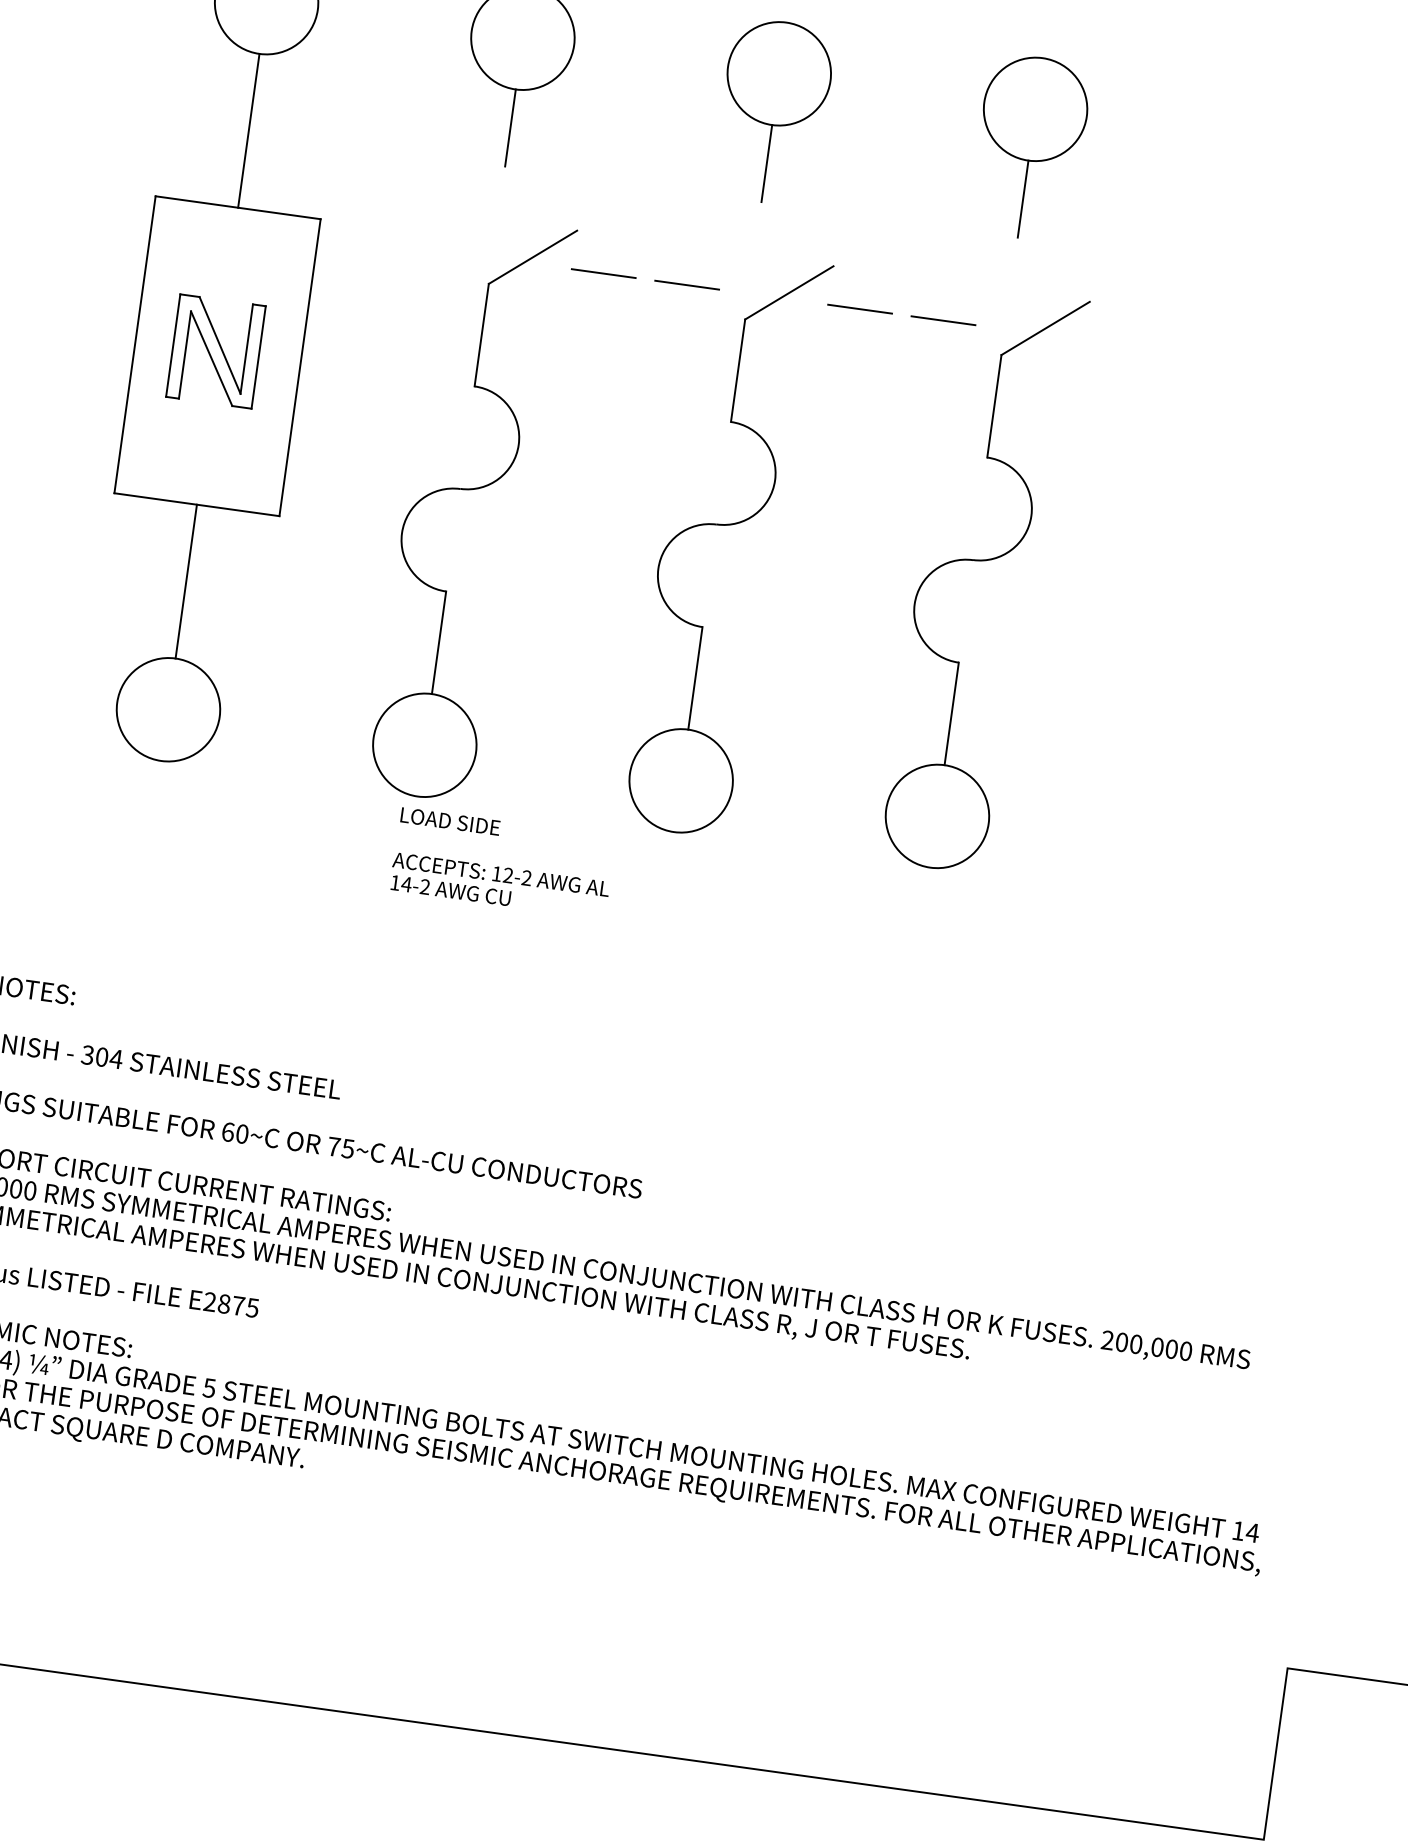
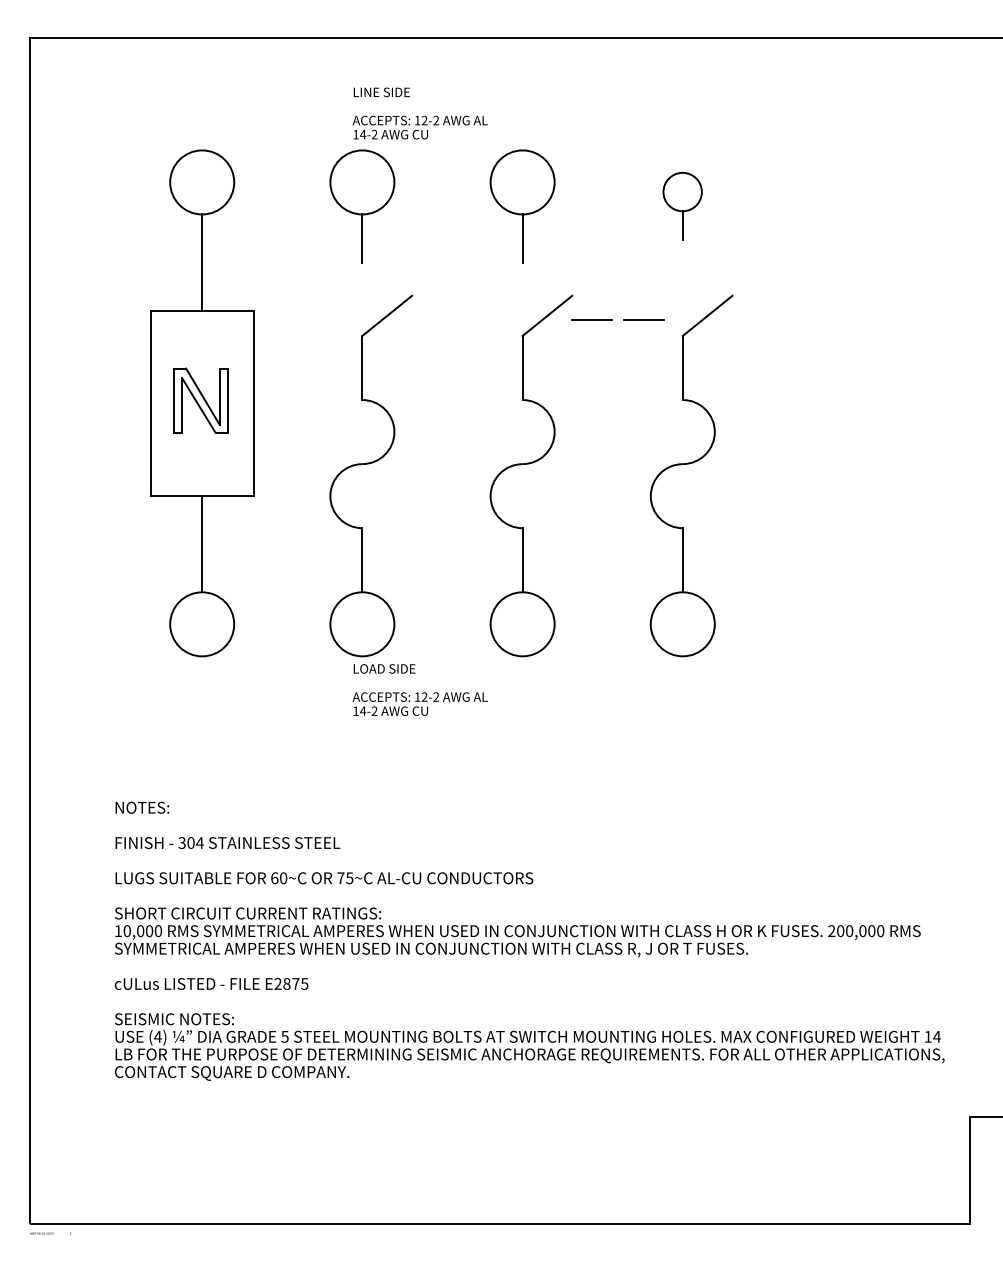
part: (1029, 147) -> (682, 206), size x0.6
line: (603, 272) -> (431, 319), removed
line: (687, 284) -> (484, 319), removed

